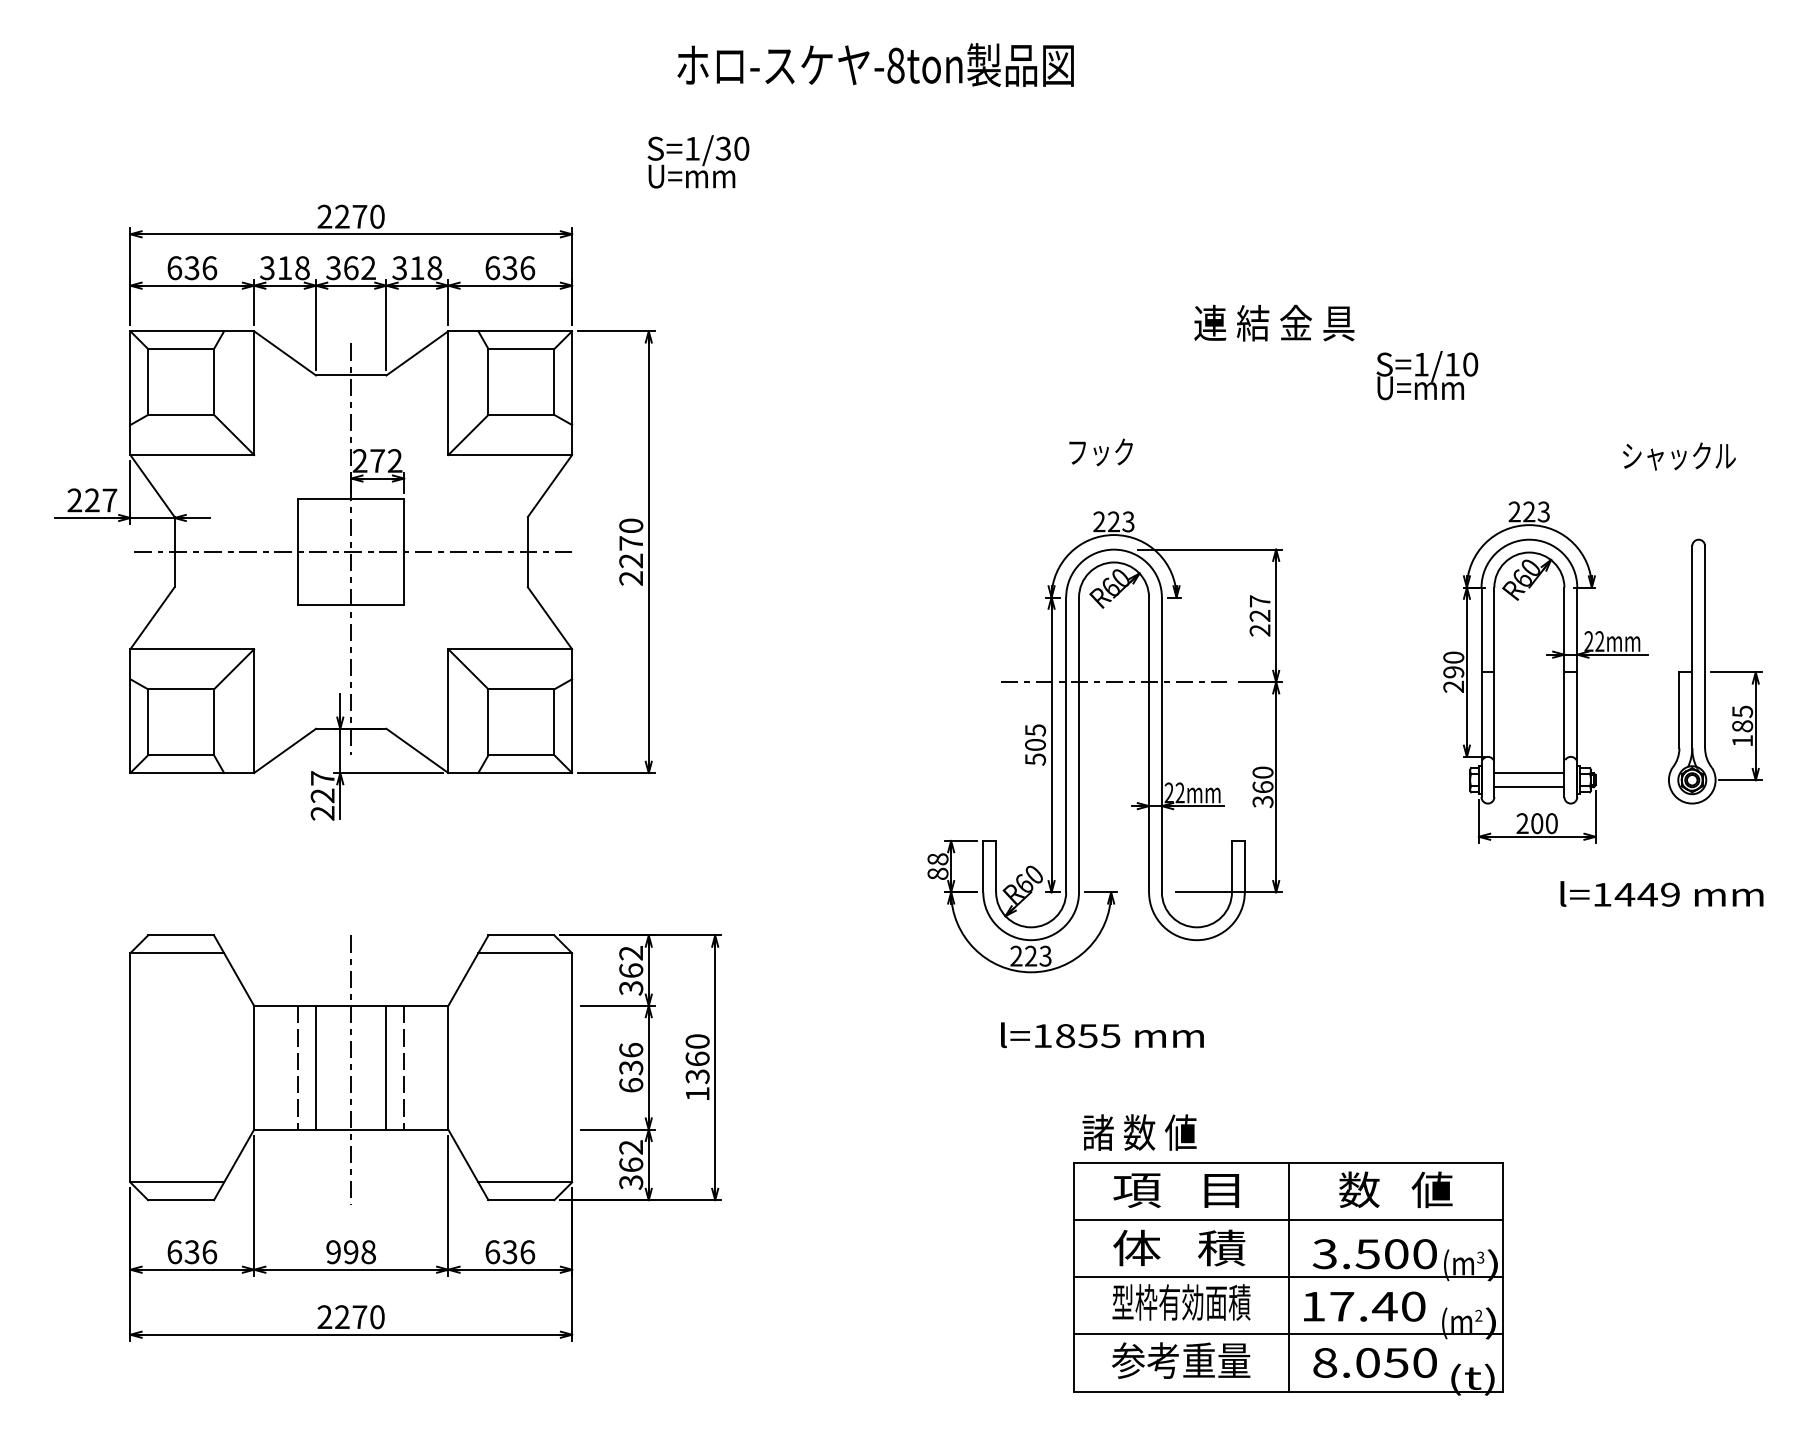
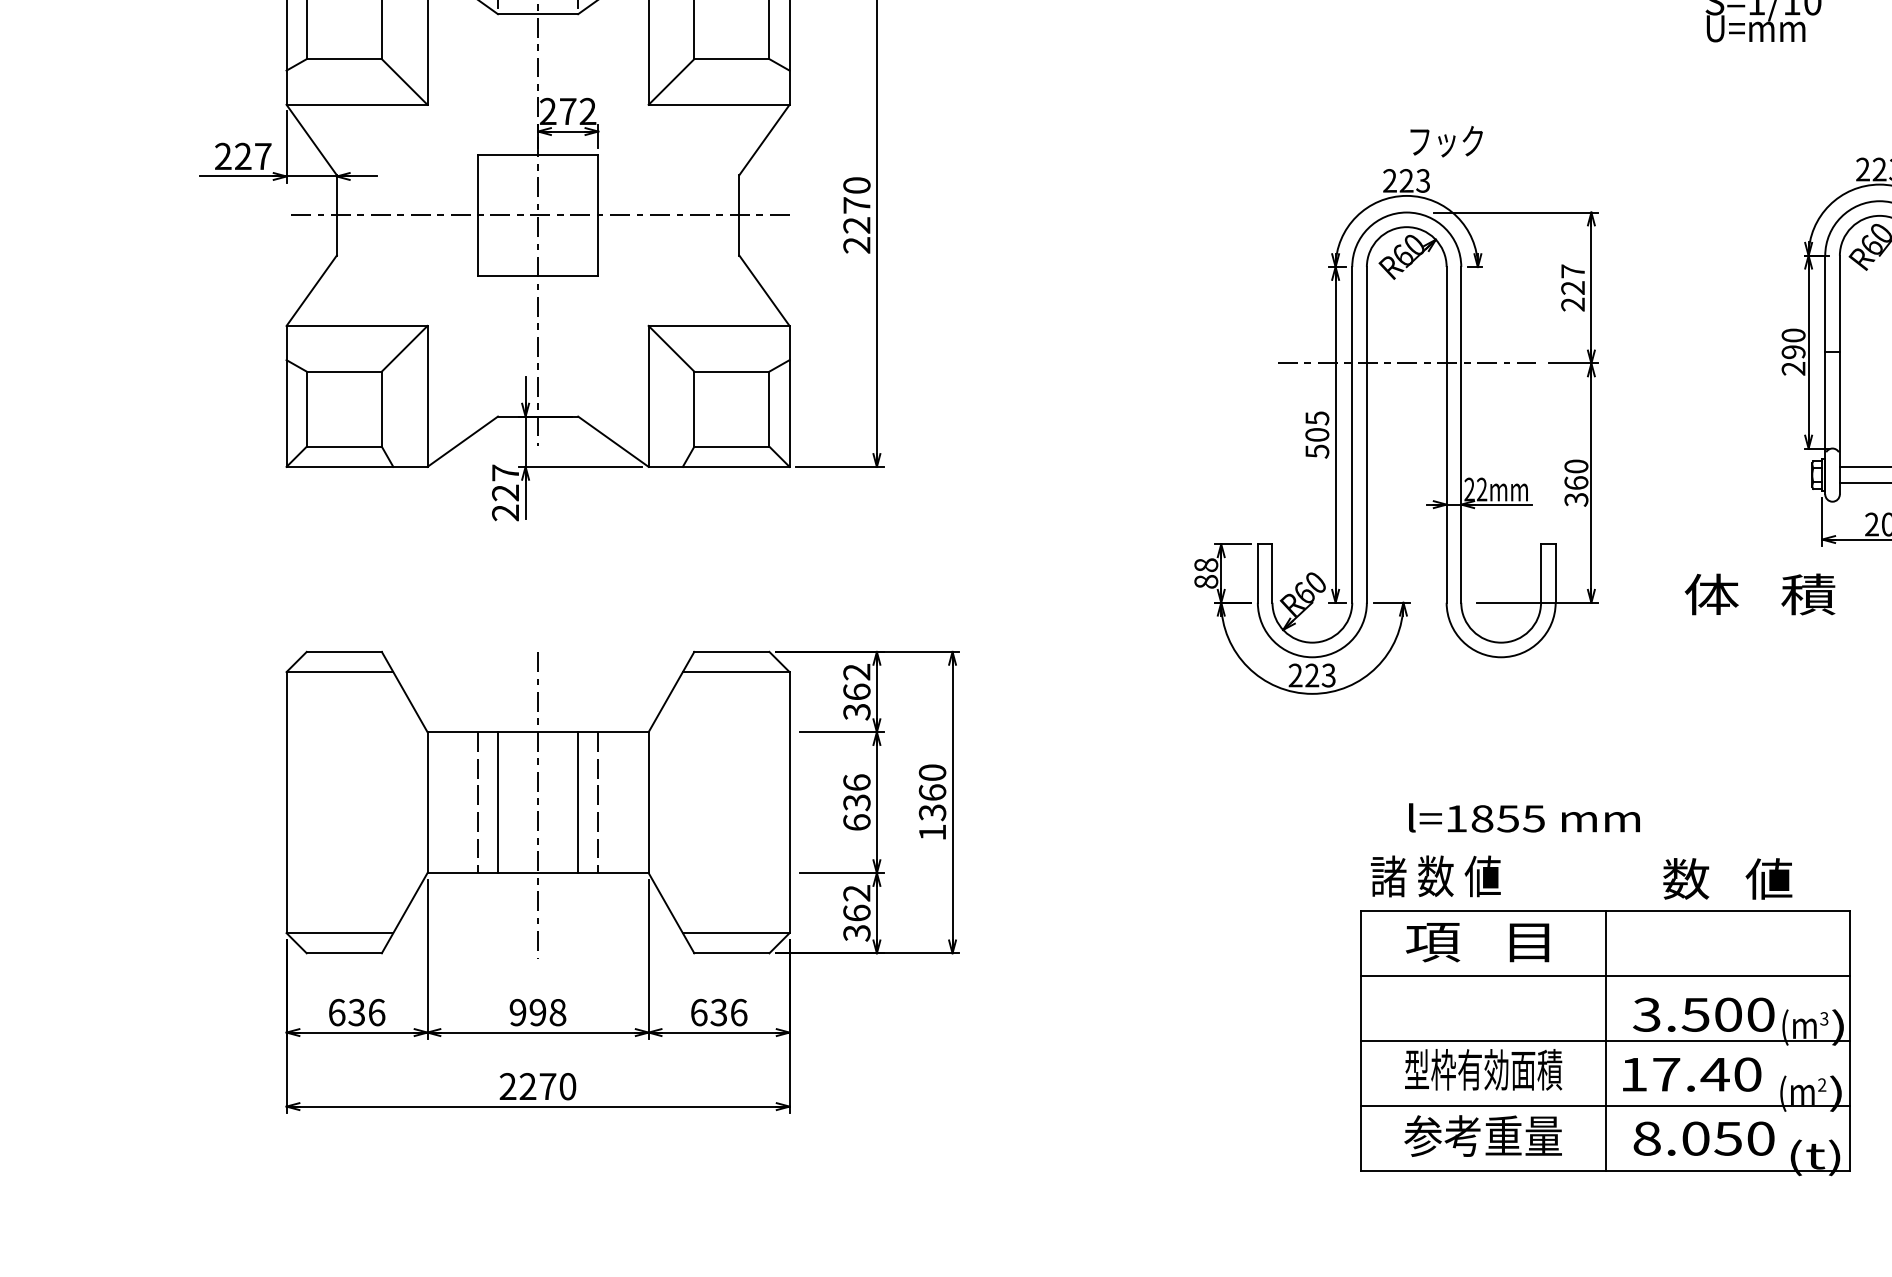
text: (1100, 452) -> (1445, 141), moved
text: (1102, 1035) -> (1524, 818), moved
text: (1395, 1189) -> (1727, 878), moved
text: (1179, 1247) -> (1760, 593), moved

